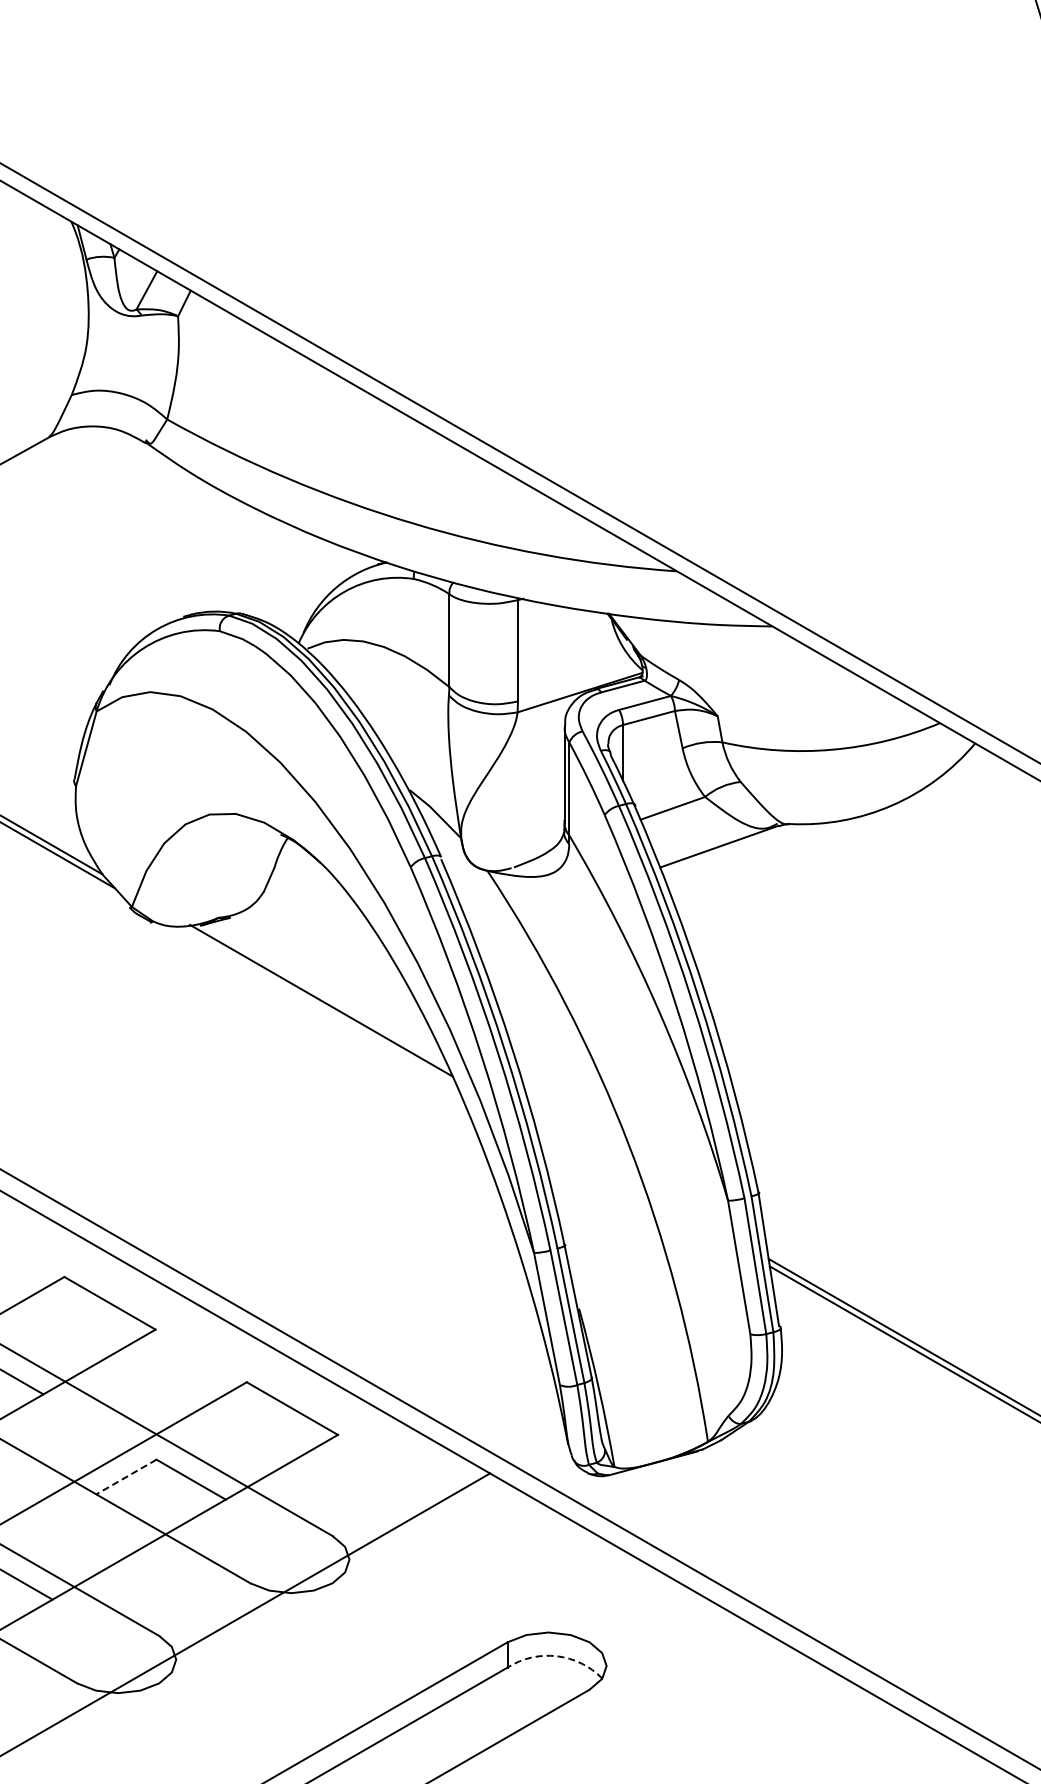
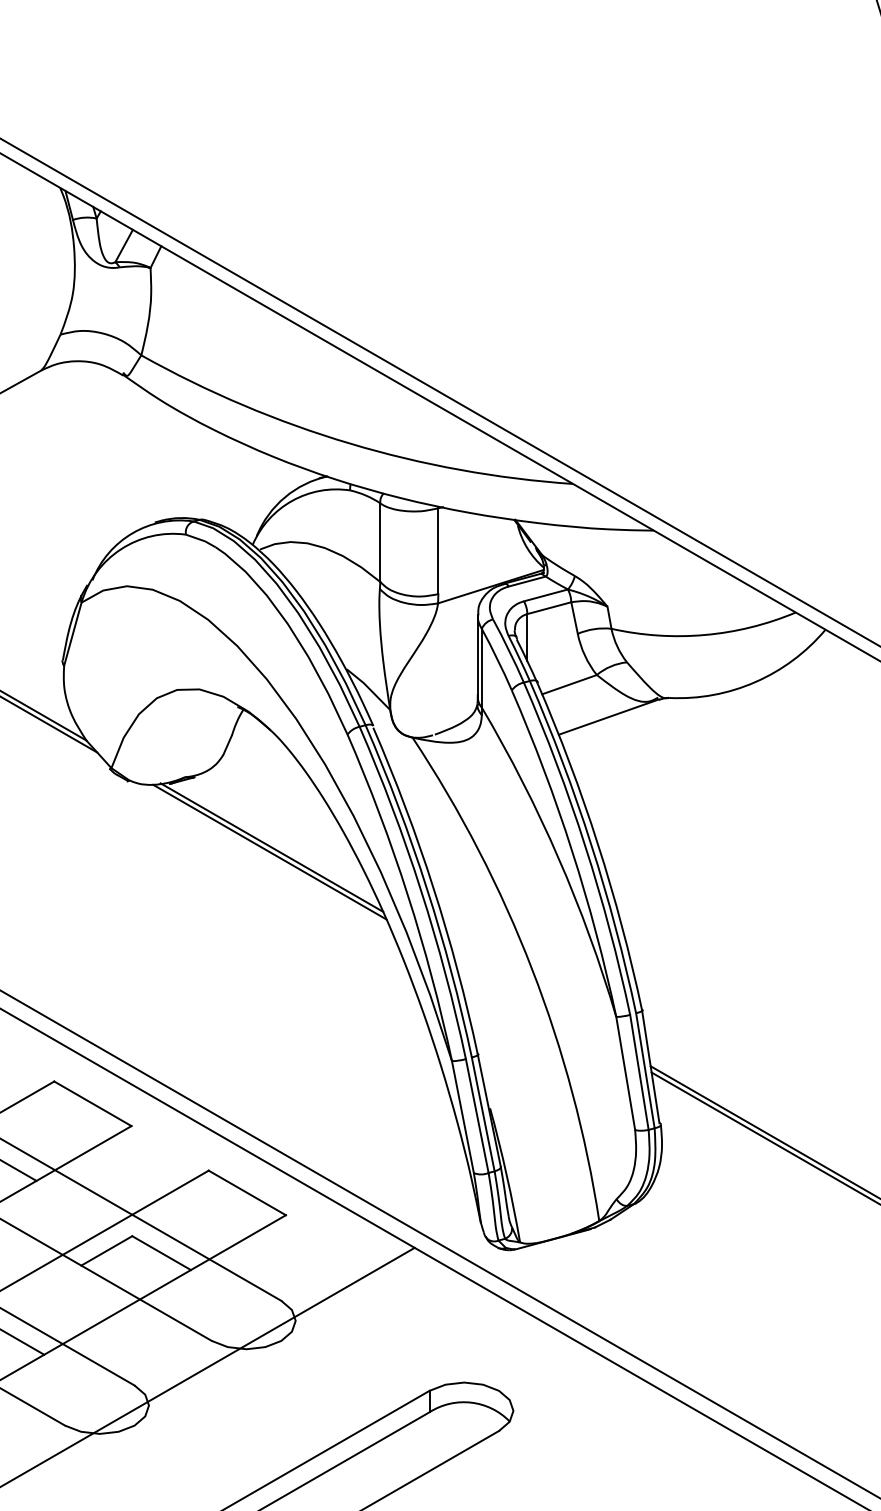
line: (318, 1005) -> (269, 851), added
line: (126, 1477) -> (106, 1251), dashed -> solid
arc: (556, 1656) -> (470, 1402), dashed -> solid

